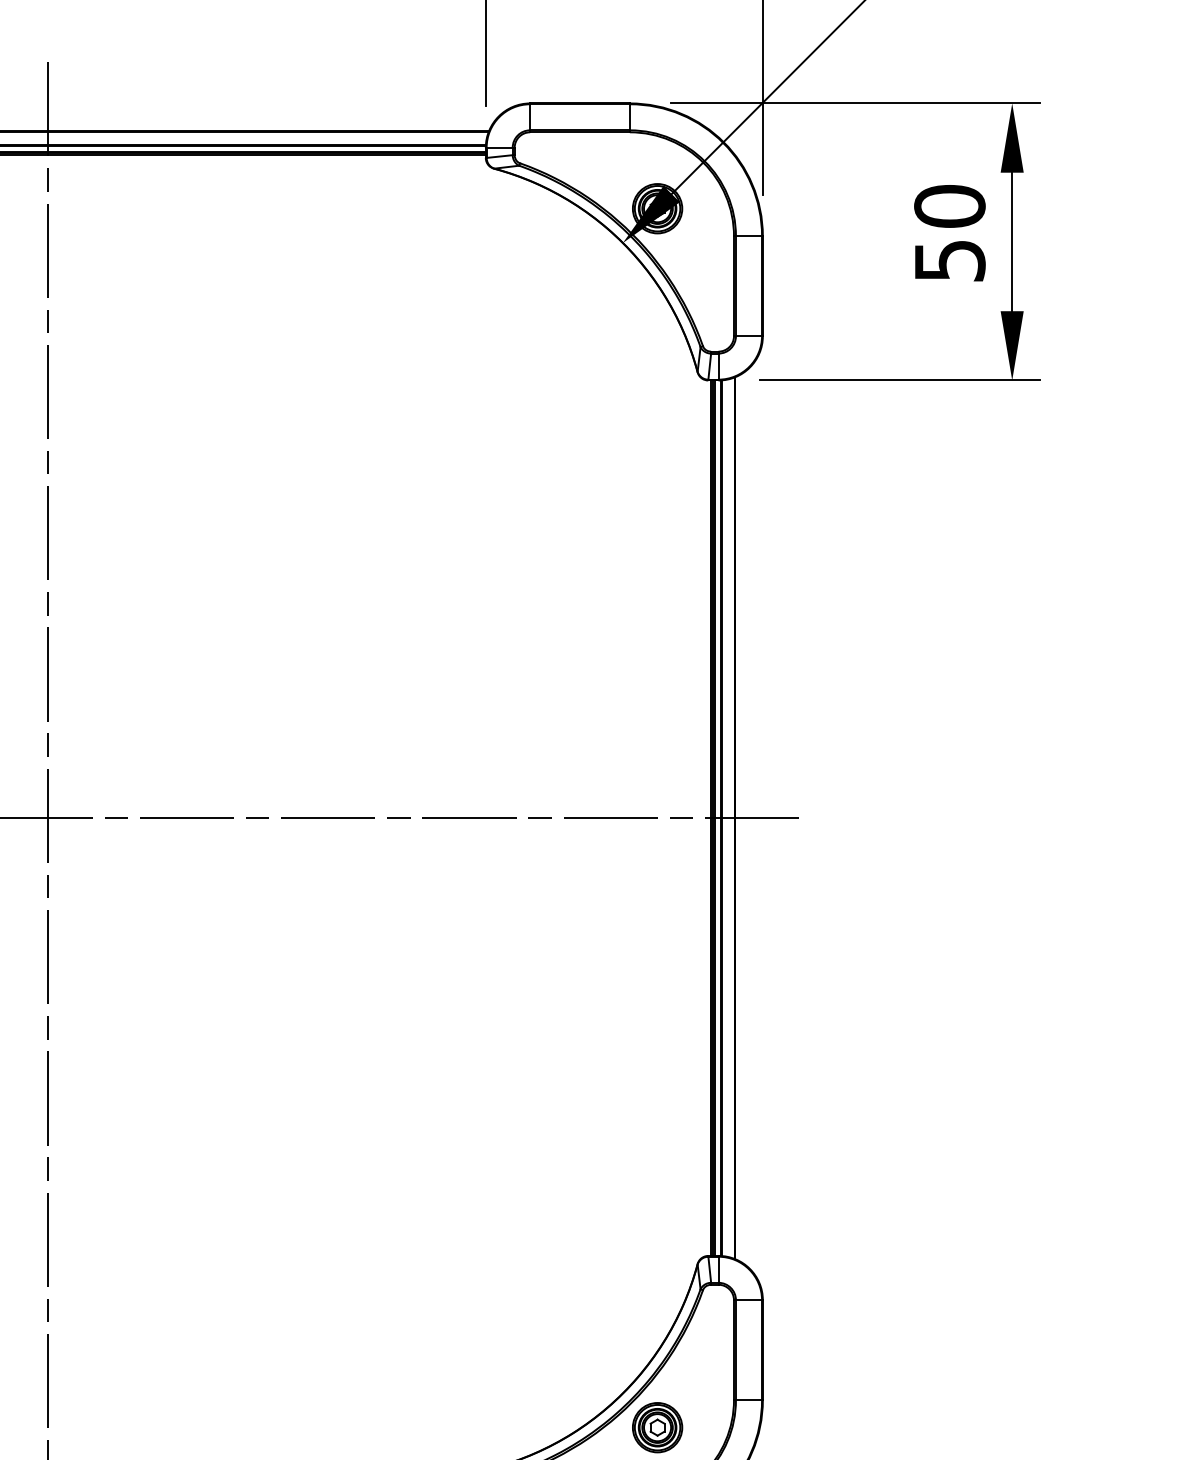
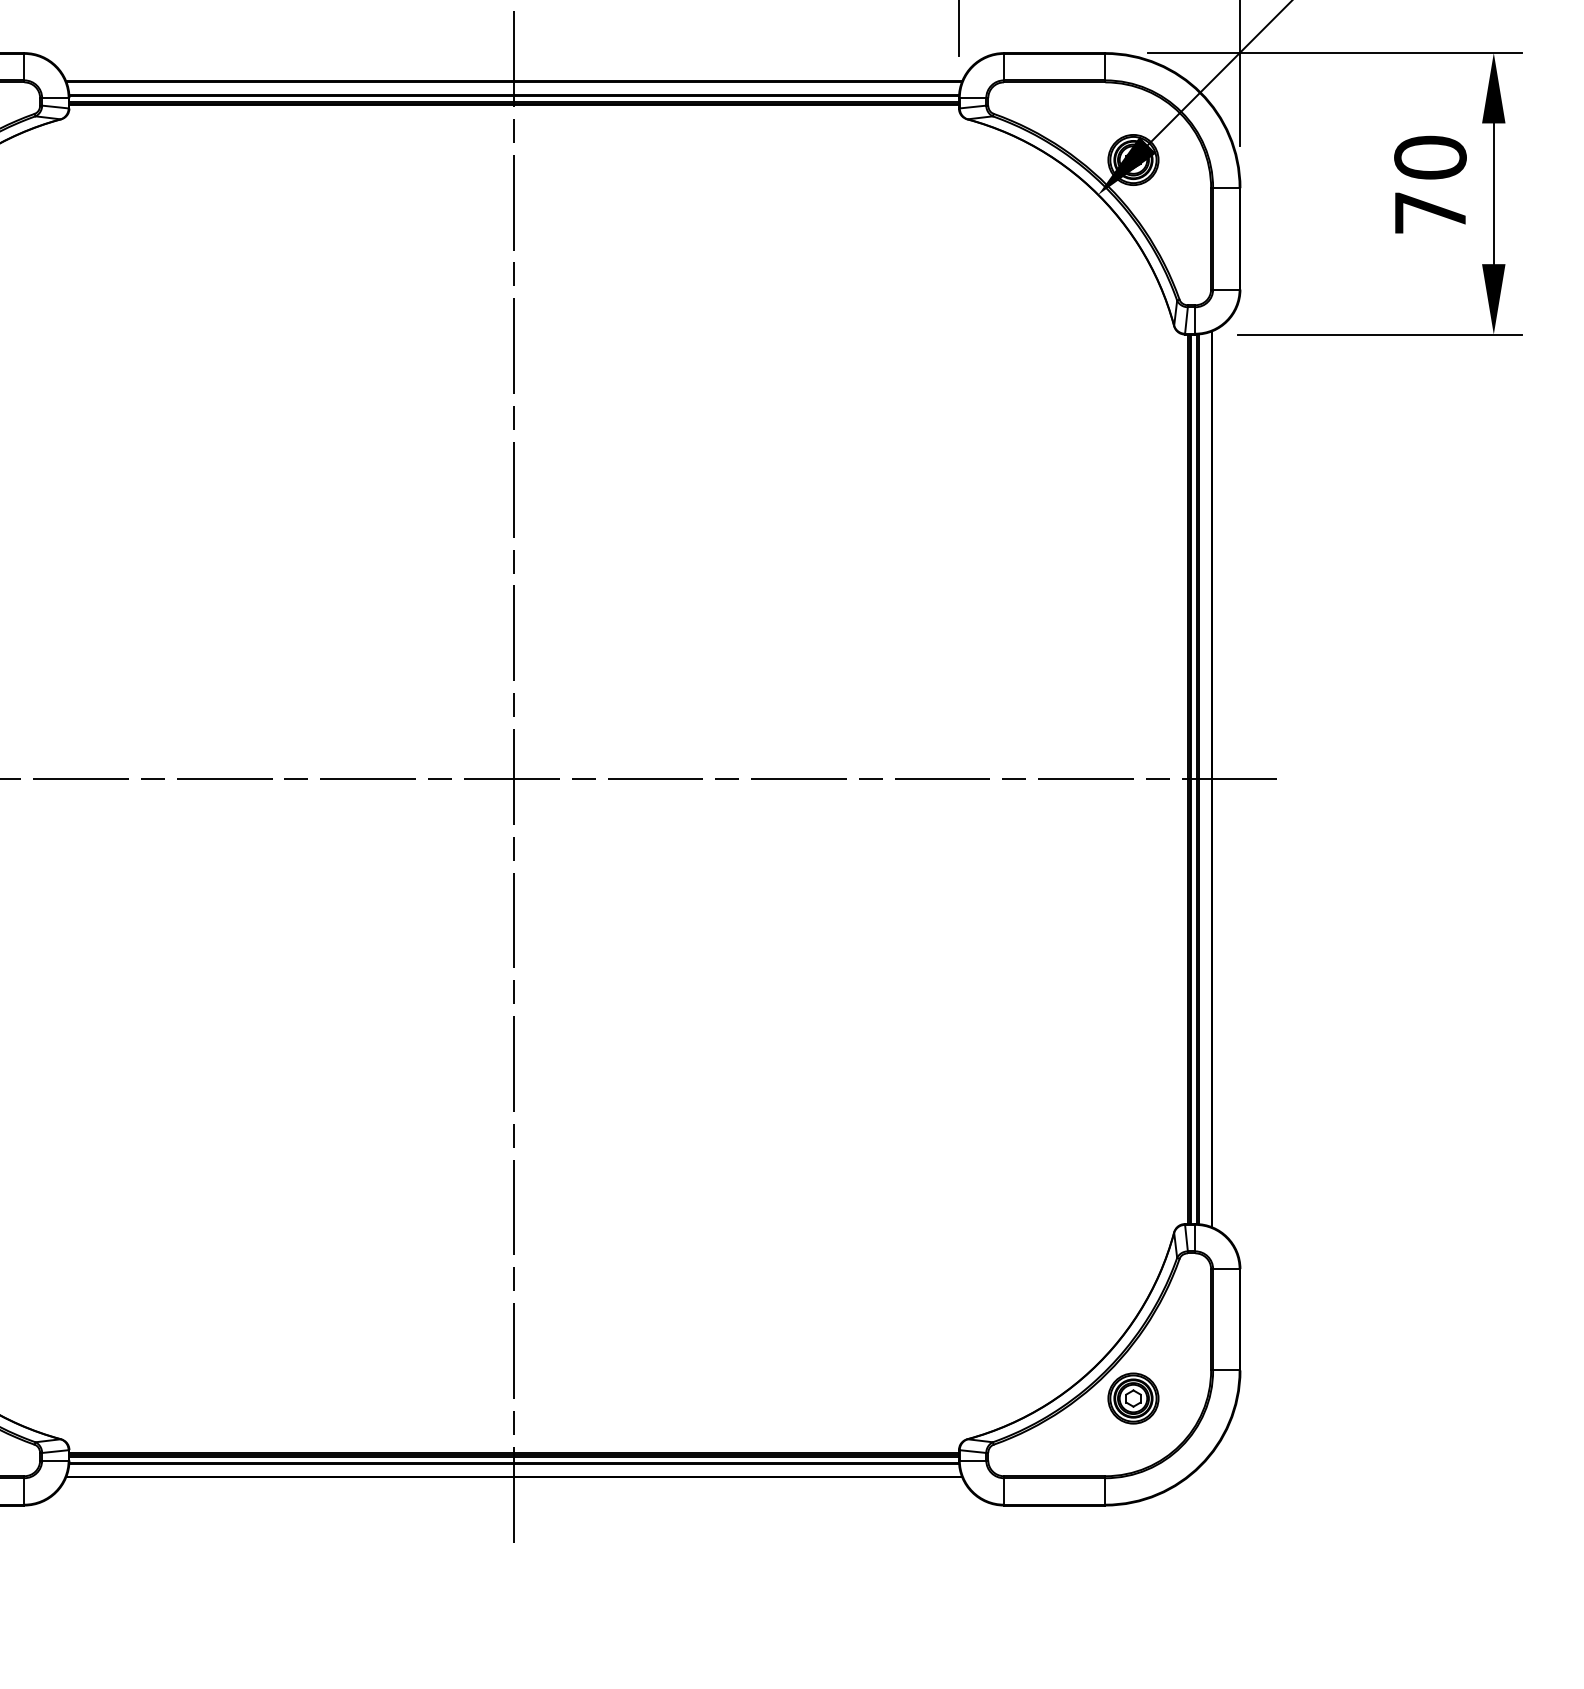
text: (949, 260) -> (1430, 212), 50 -> 70

